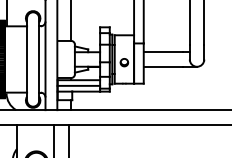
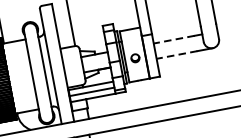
line: (162, 52) -> (173, 40), solid -> dashed
line: (162, 66) -> (176, 54), solid -> dashed

